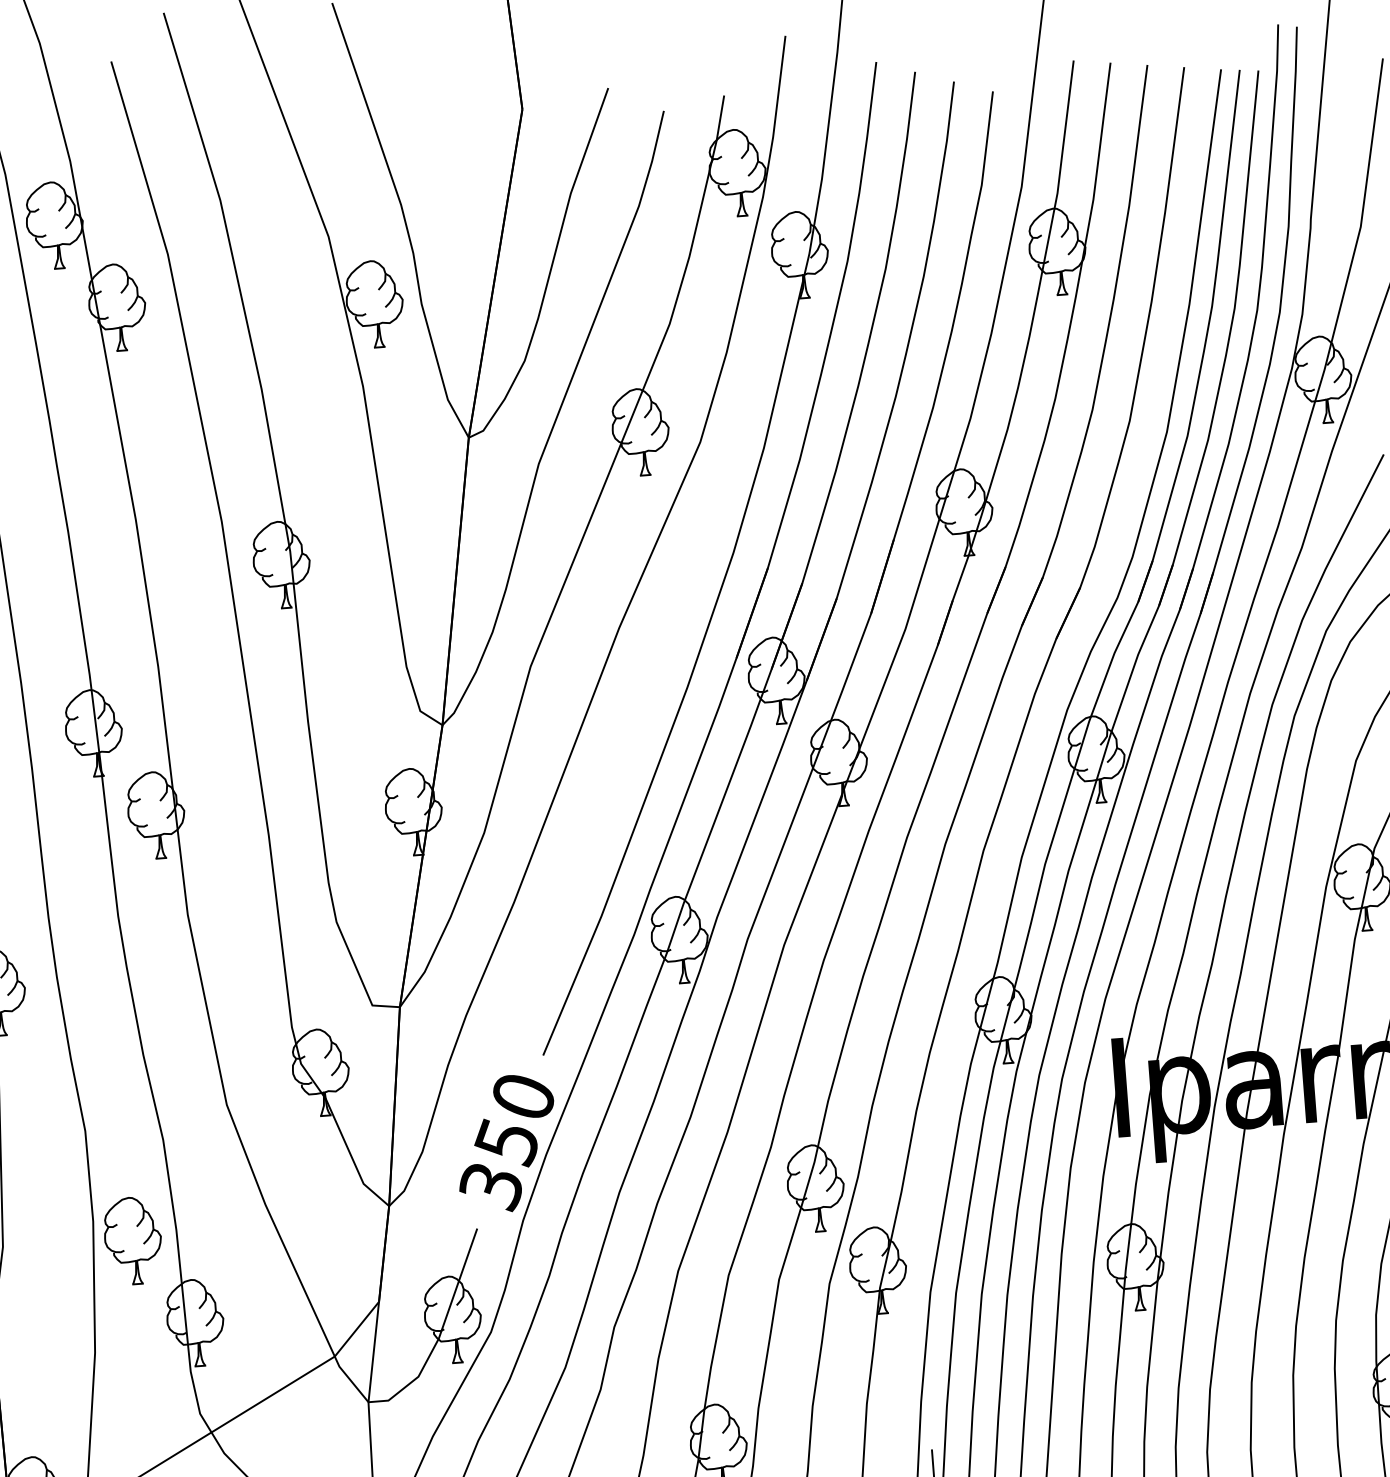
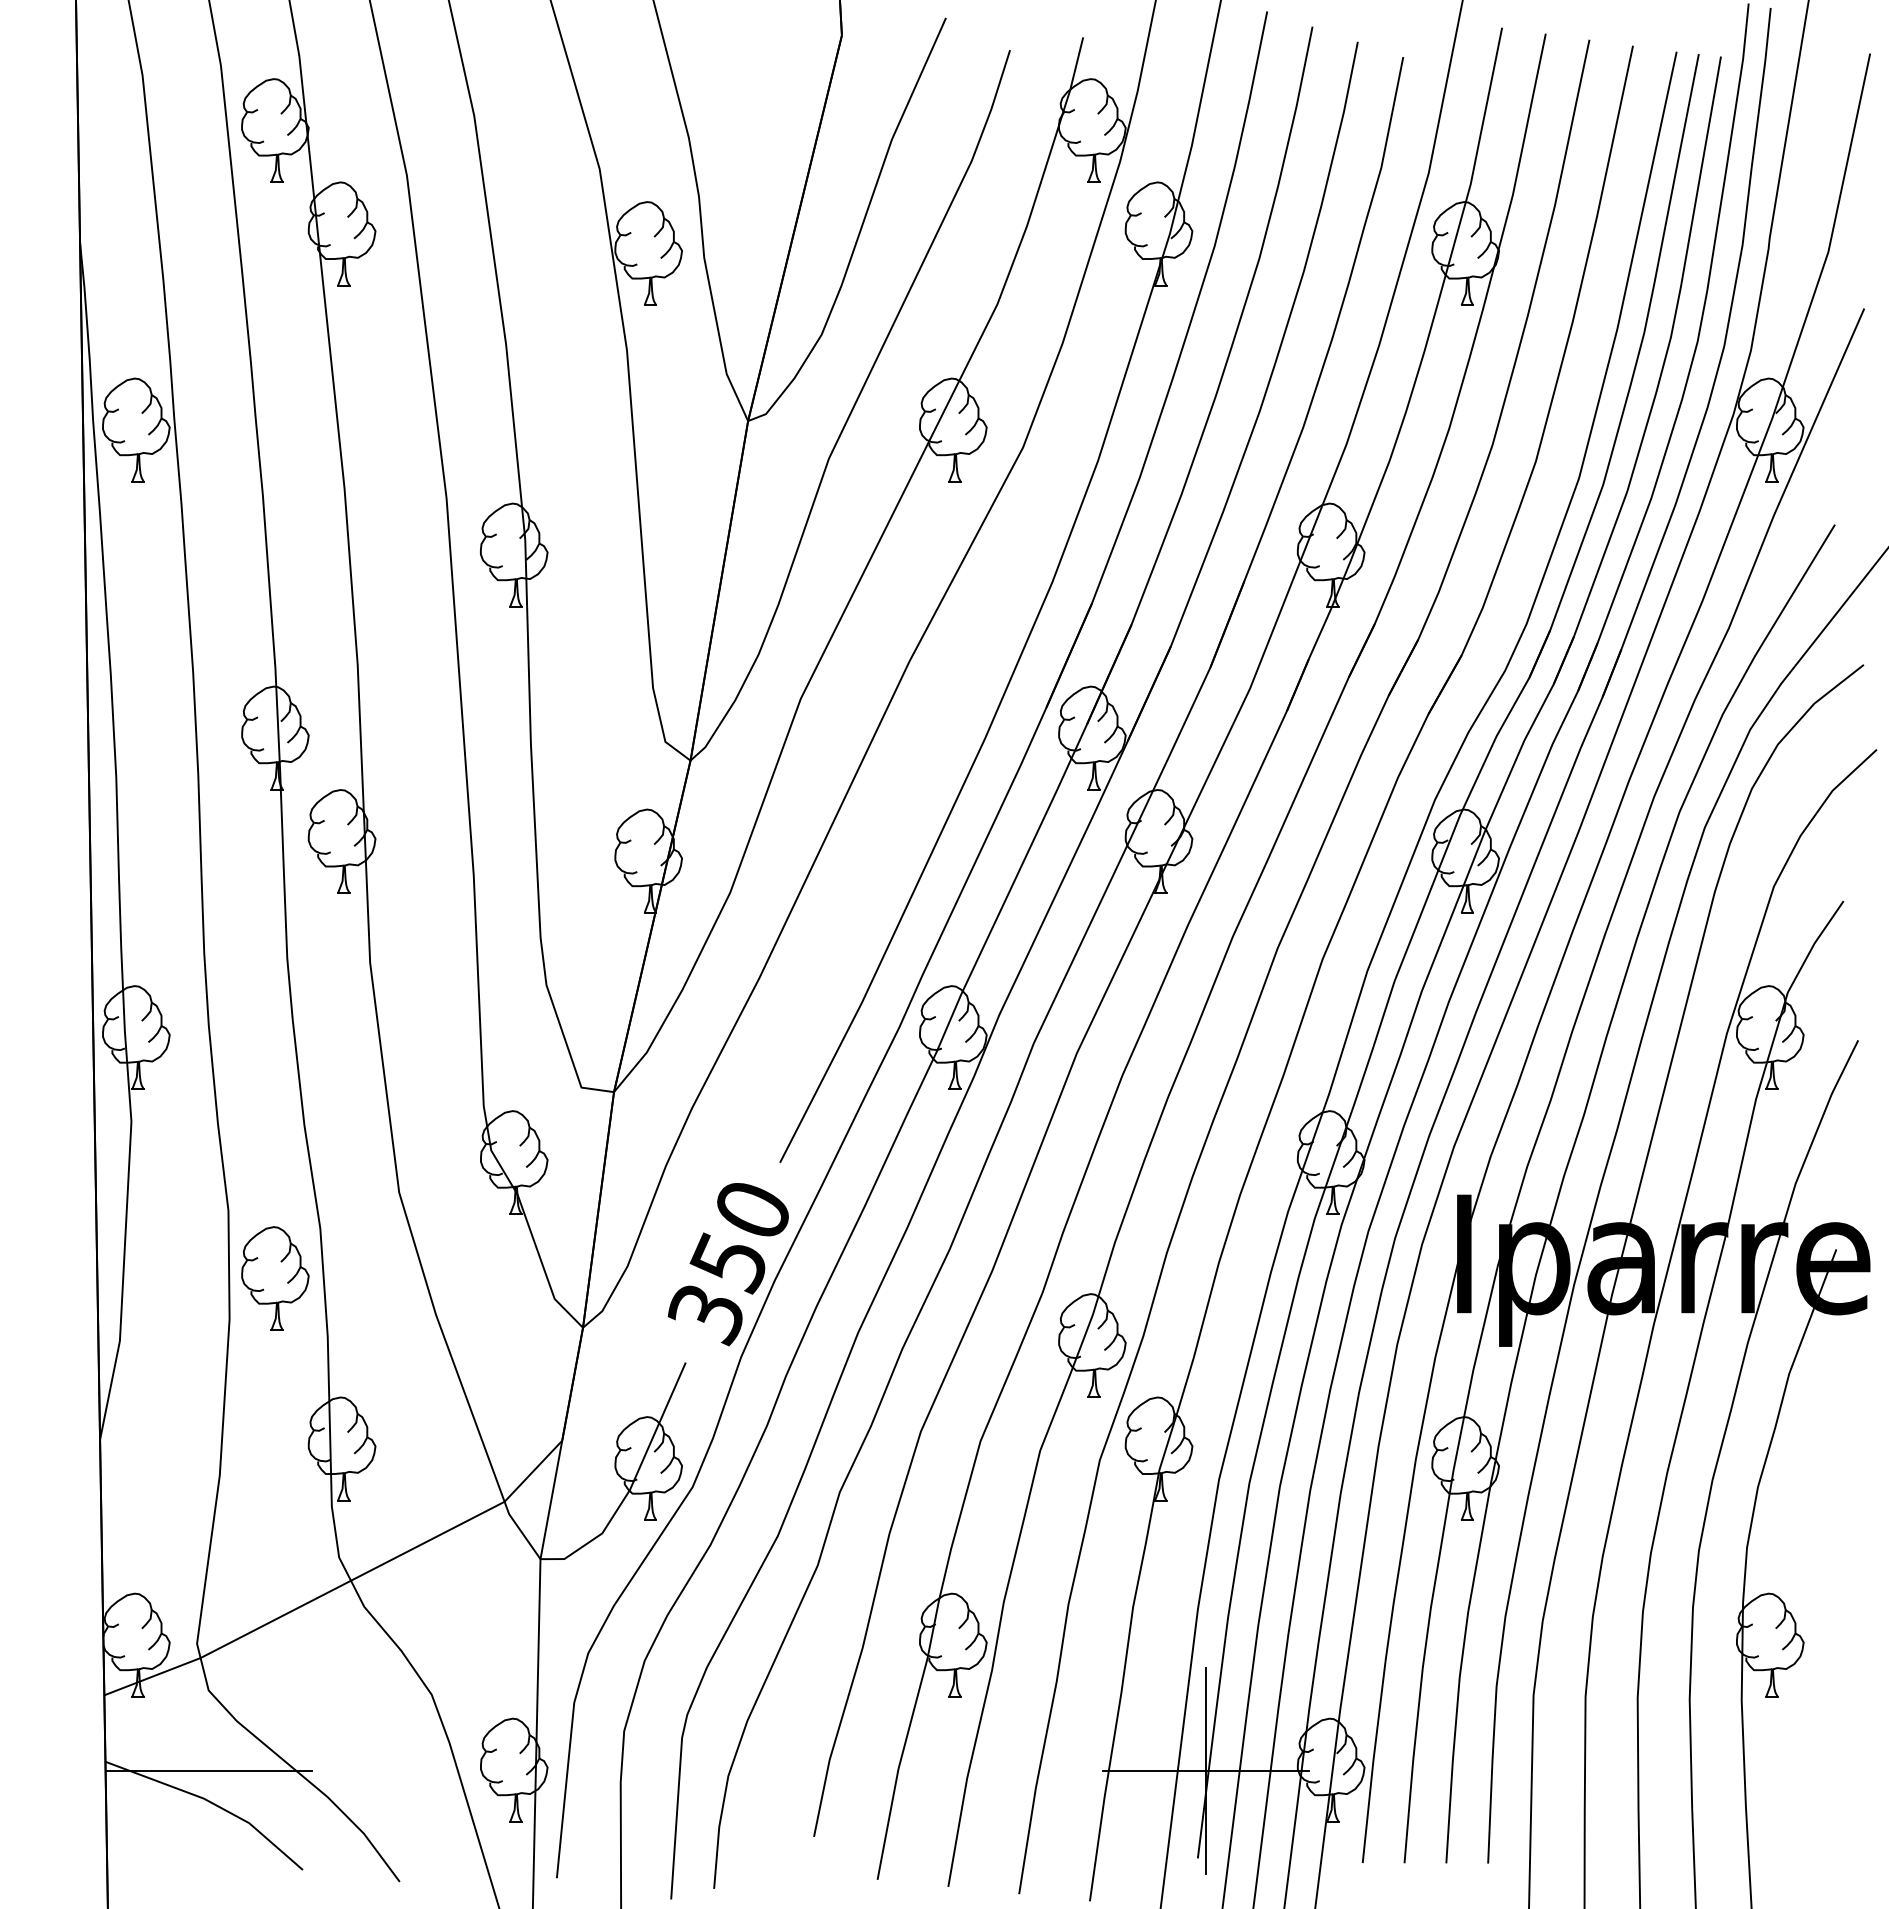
part: (133, 1240) -> (275, 1278), moved

